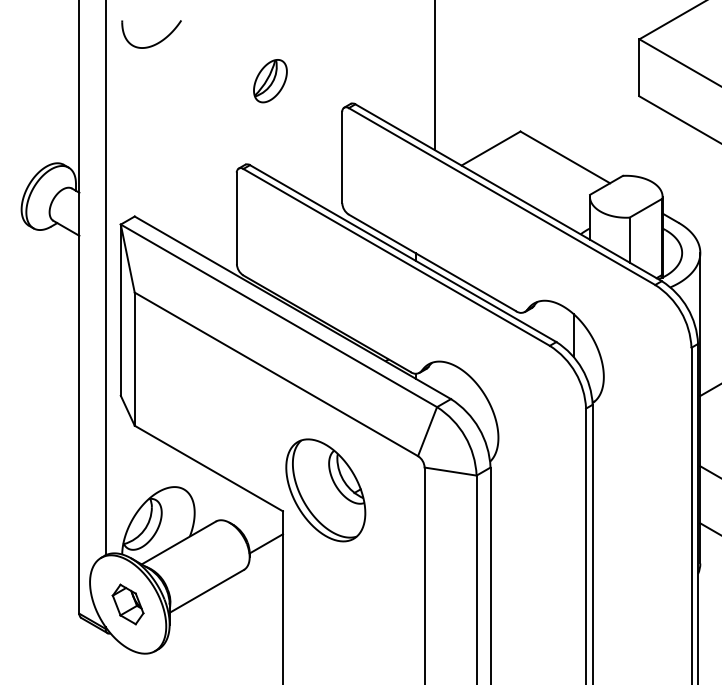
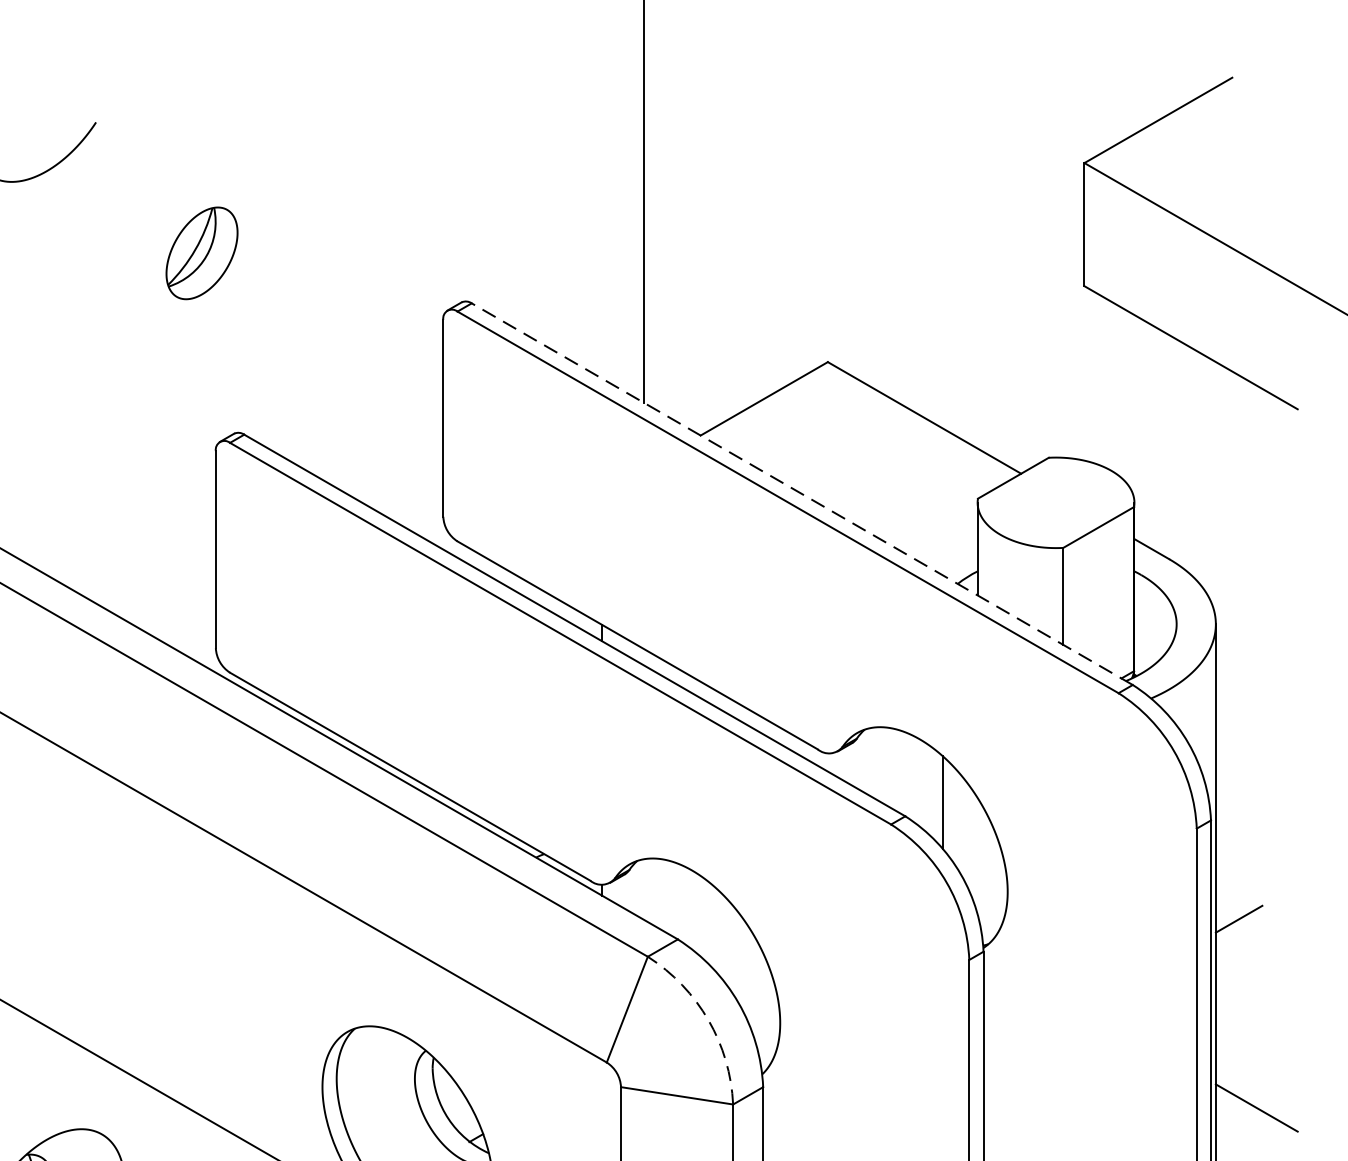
part: (270, 81) -> (202, 254), moved
line: (508, 192) -> (801, 493), solid -> dashed
arc: (465, 436) -> (709, 1020), solid -> dashed

